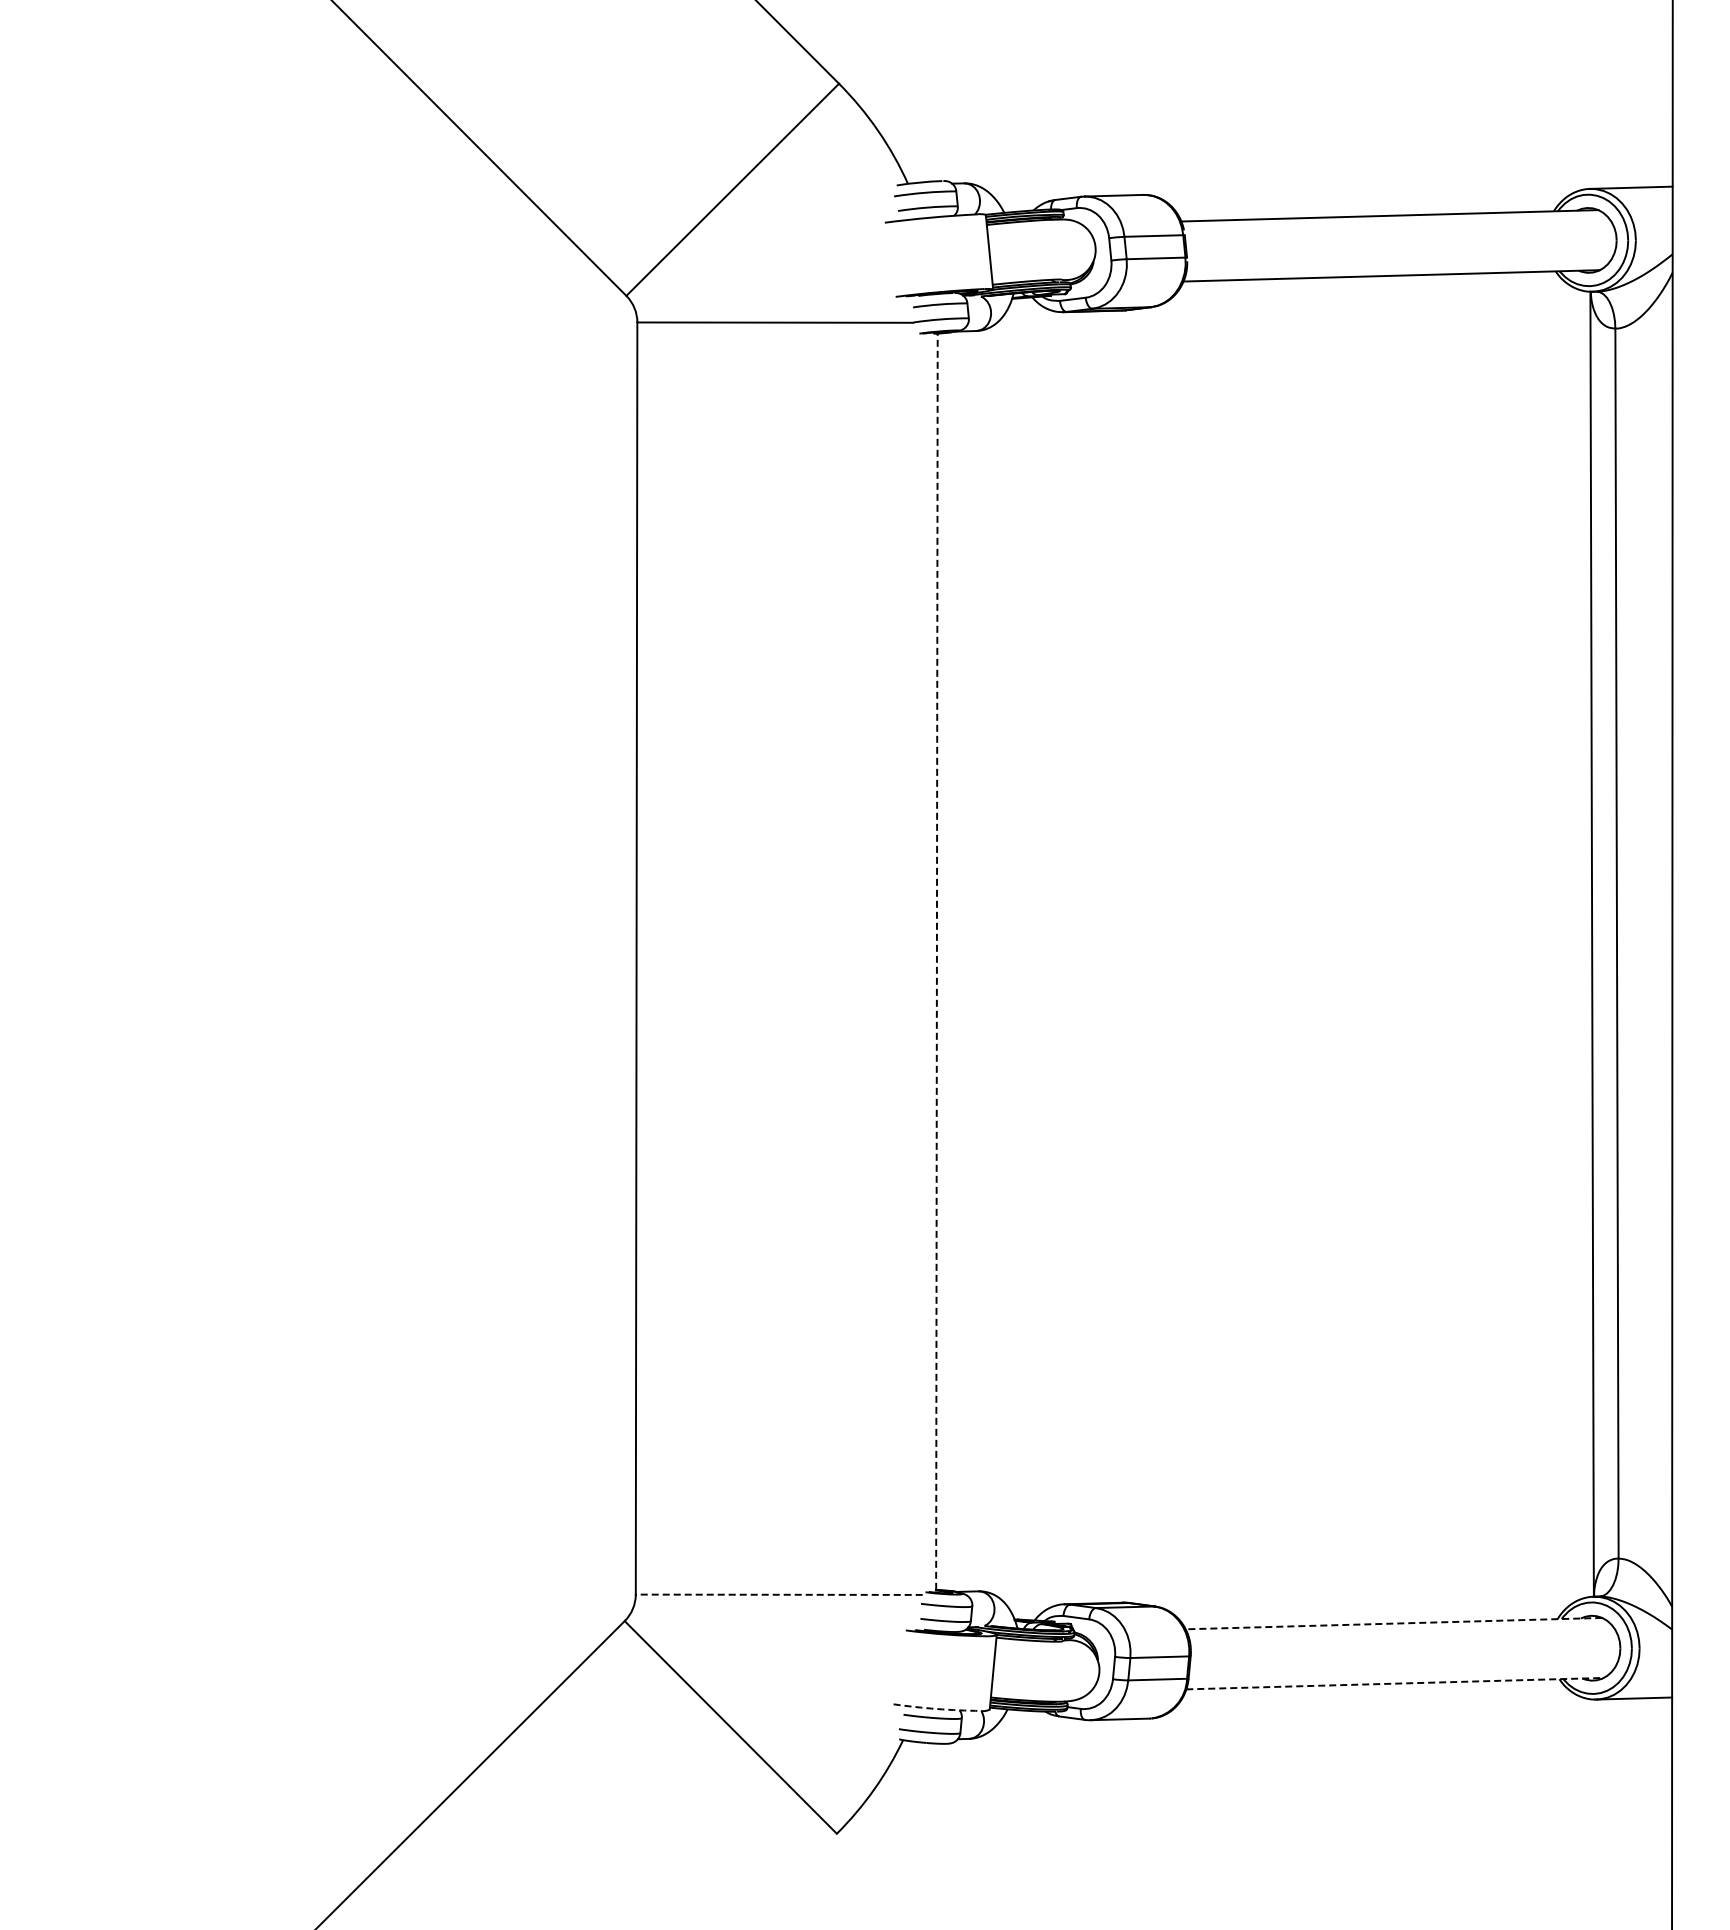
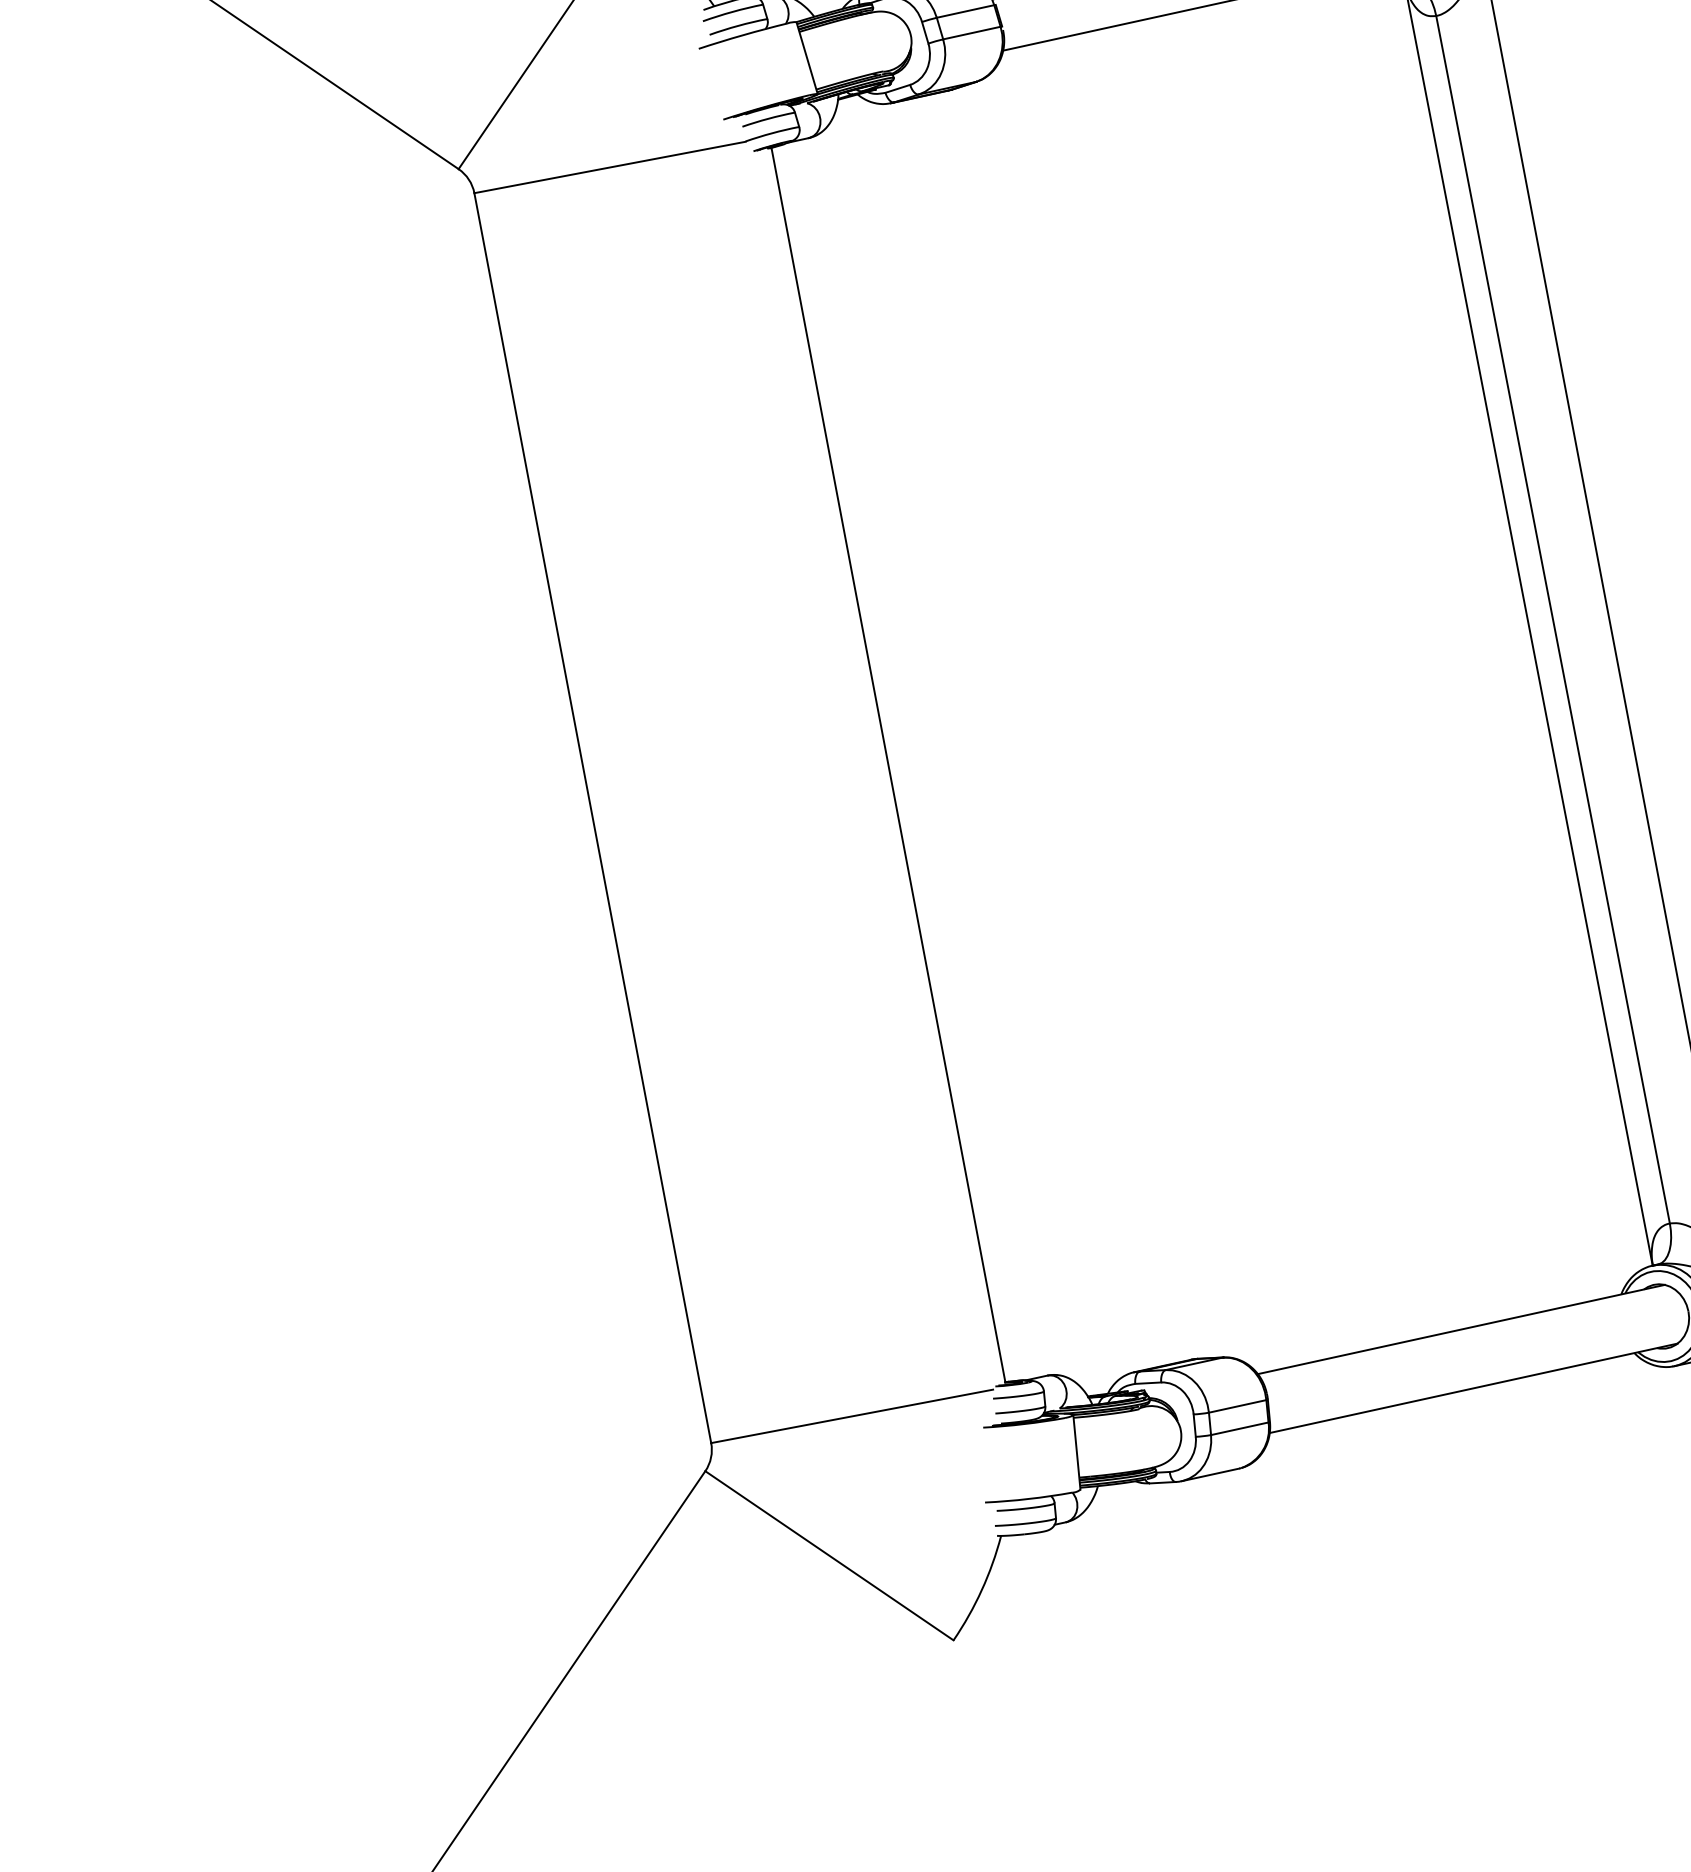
line: (936, 961) -> (887, 764), dashed -> solid
line: (778, 1594) -> (851, 1416), dashed -> solid
line: (1393, 1623) -> (1460, 1329), dashed -> solid
line: (1395, 1683) -> (1474, 1388), dashed -> solid
arc: (937, 1709) -> (1029, 1499), dashed -> solid

